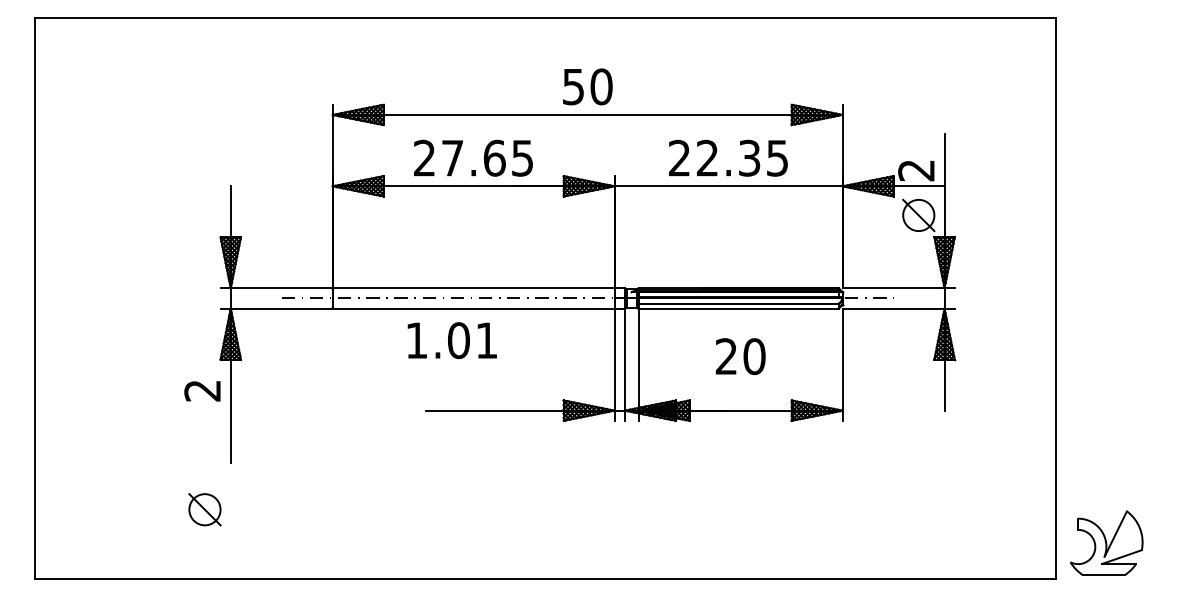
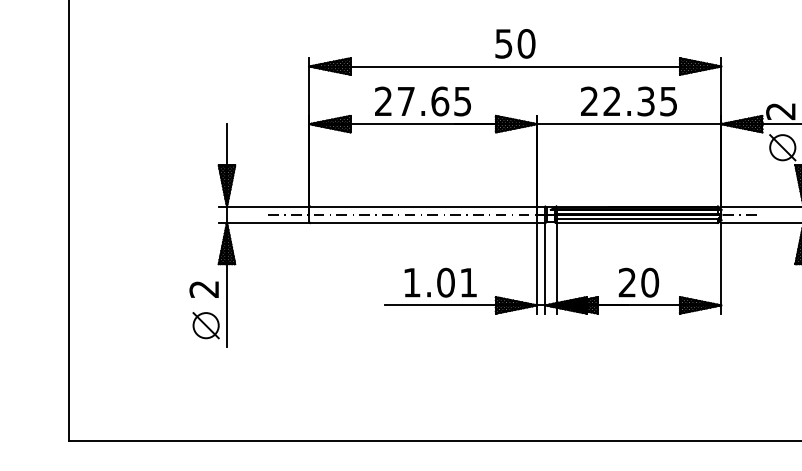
text: (451, 340) -> (440, 282), moved
text: (740, 356) -> (638, 282), moved
part: (204, 509) -> (205, 325), moved

